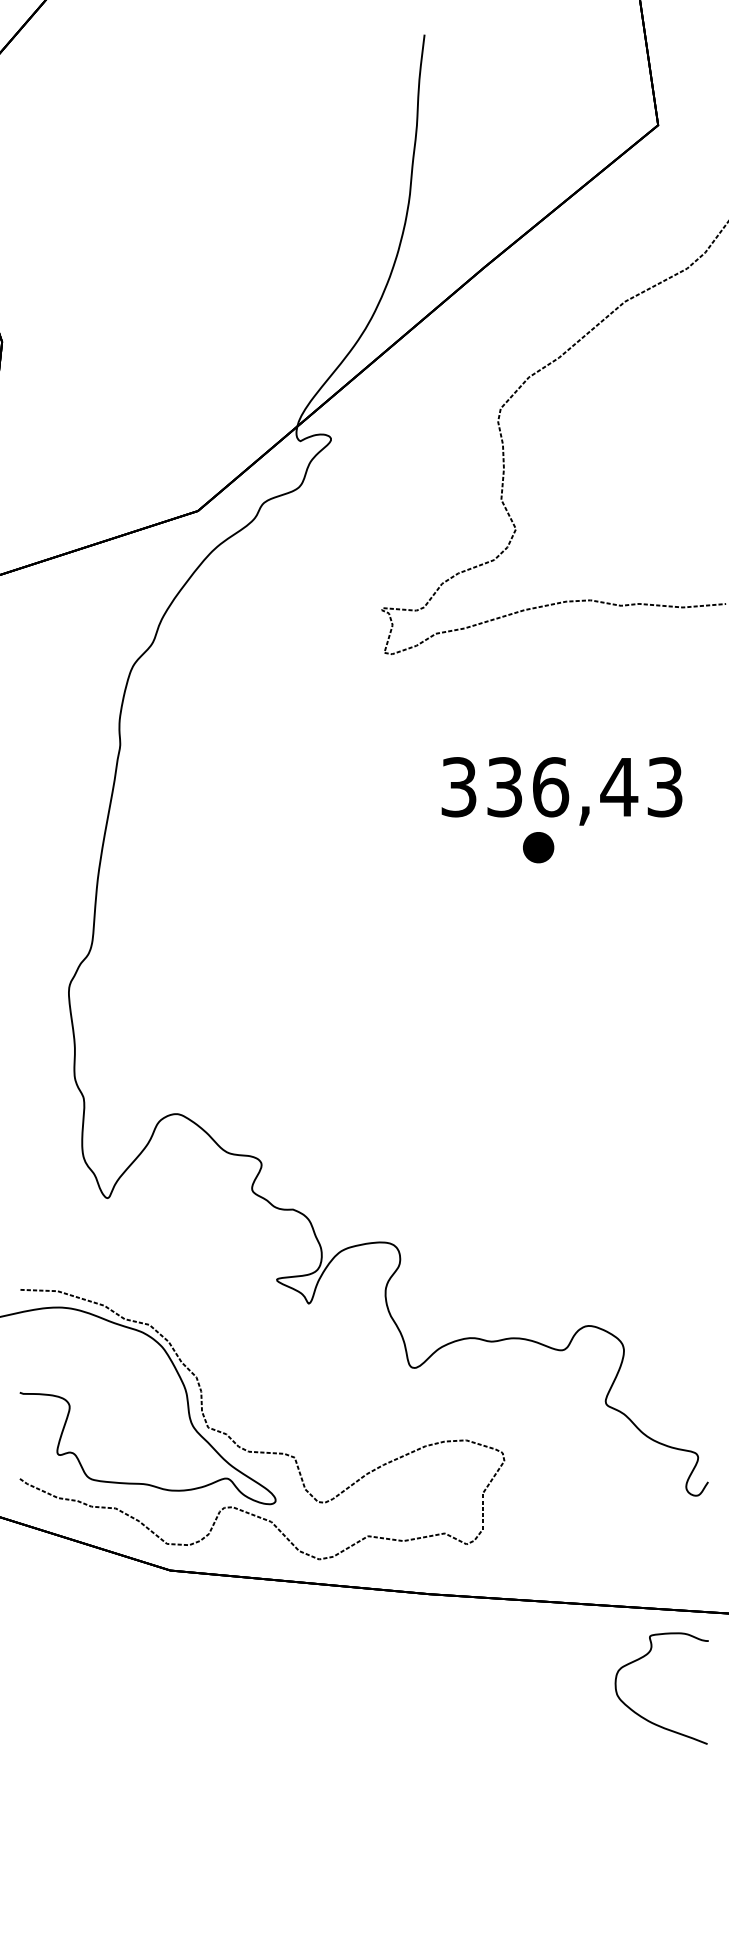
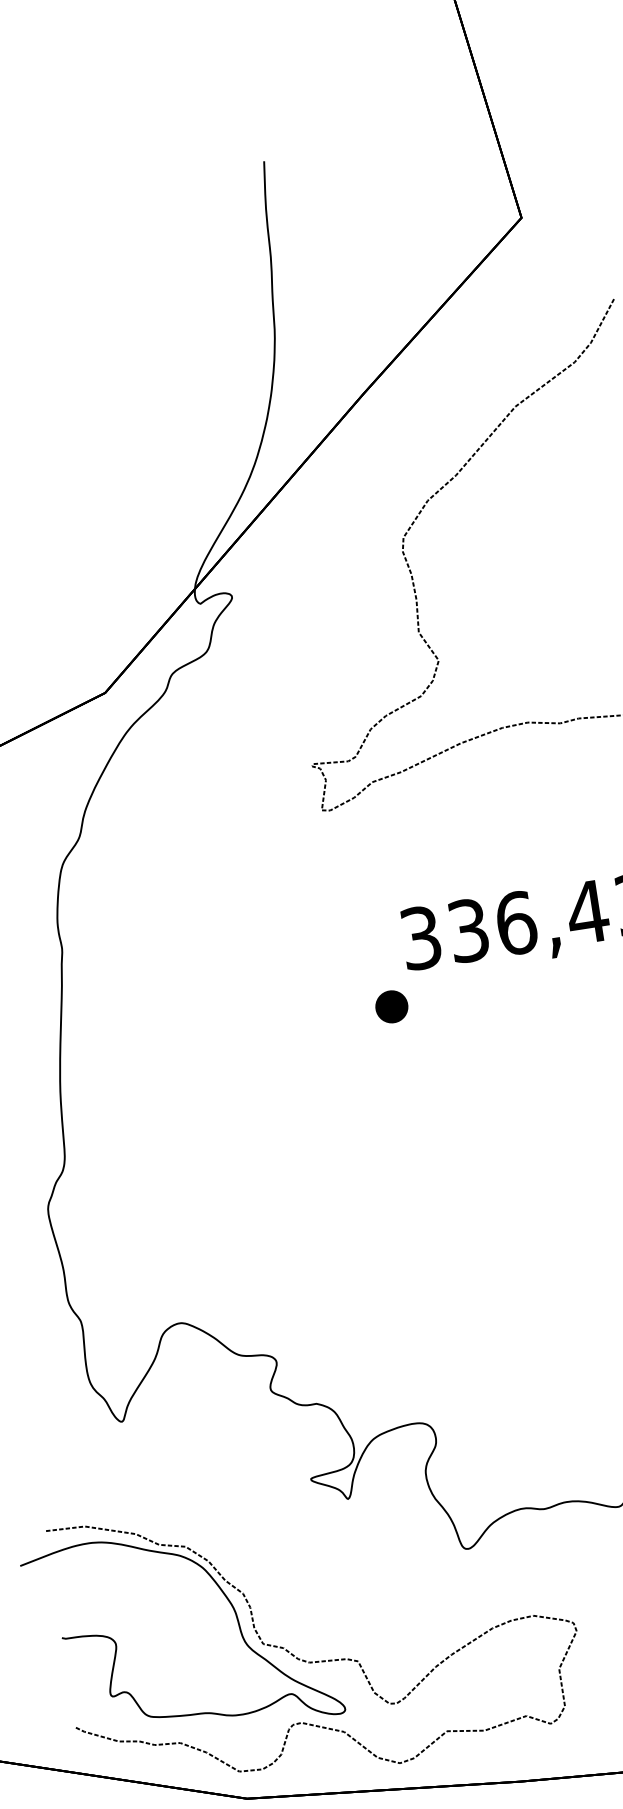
part: (538, 847) -> (391, 1006), moved

